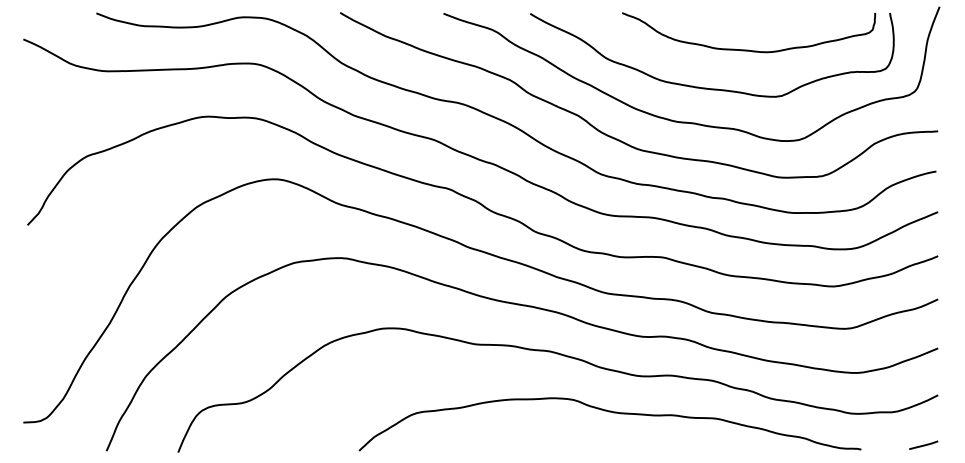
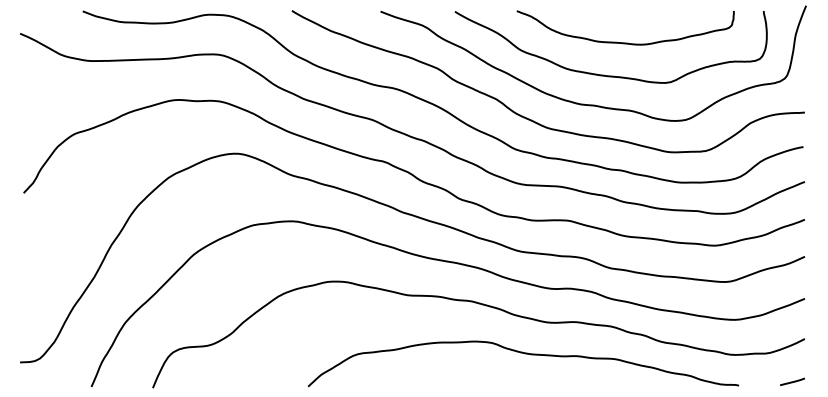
curve: (748, 49) -> (625, 42), moved

